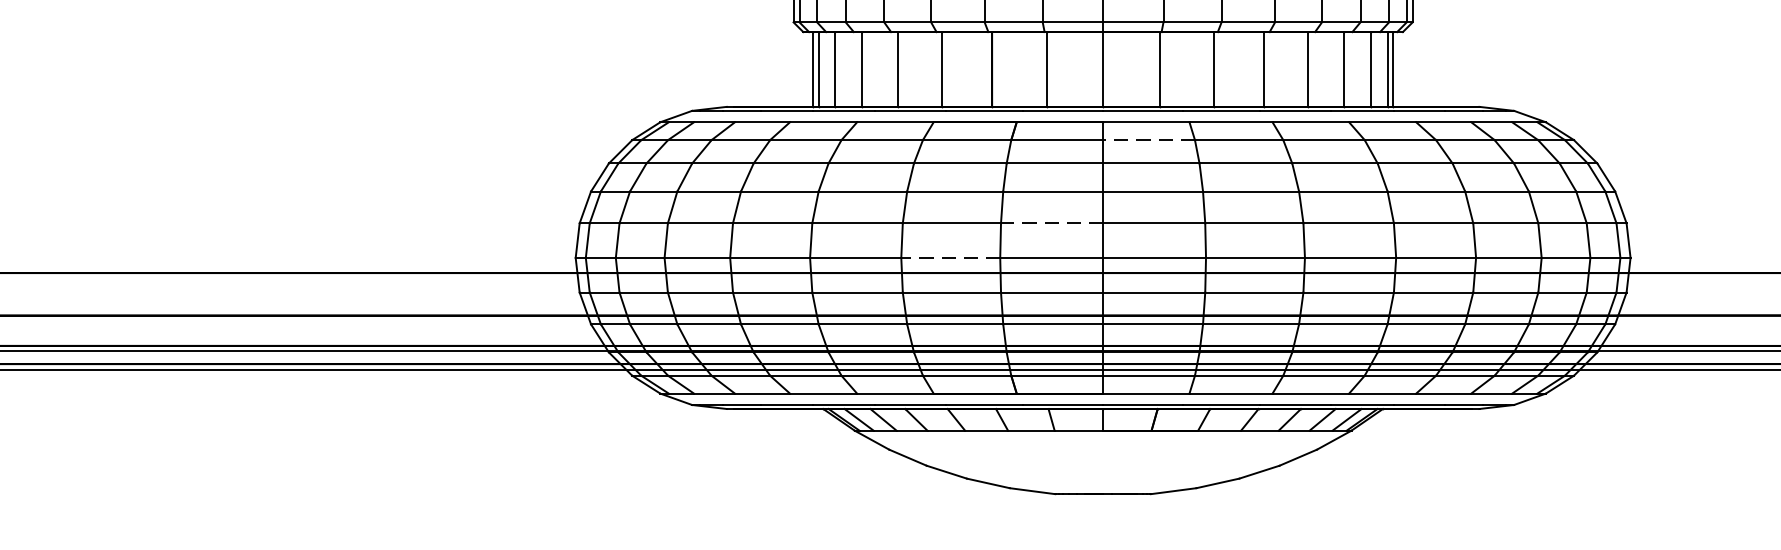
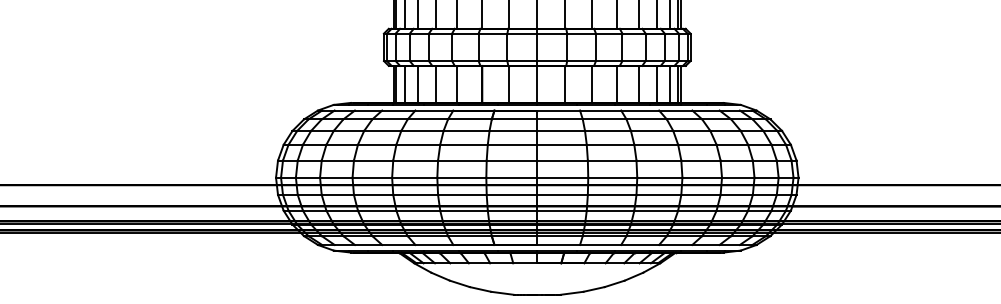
line: (1149, 140) -> (560, 119), dashed -> solid
line: (1051, 223) -> (511, 160), dashed -> solid
line: (950, 257) -> (461, 177), dashed -> solid

